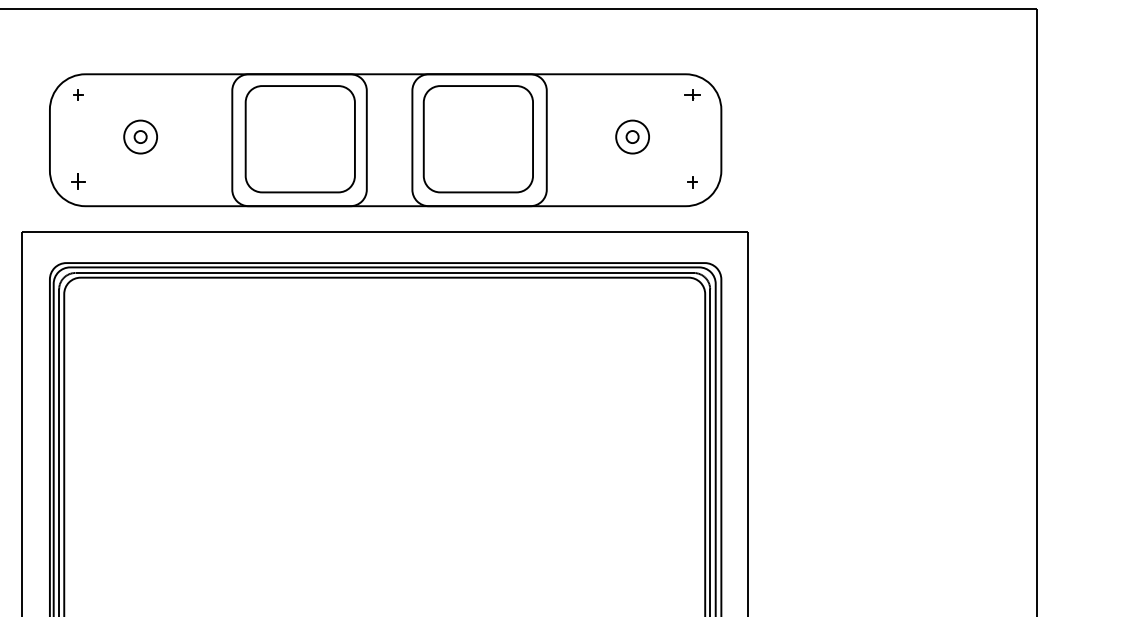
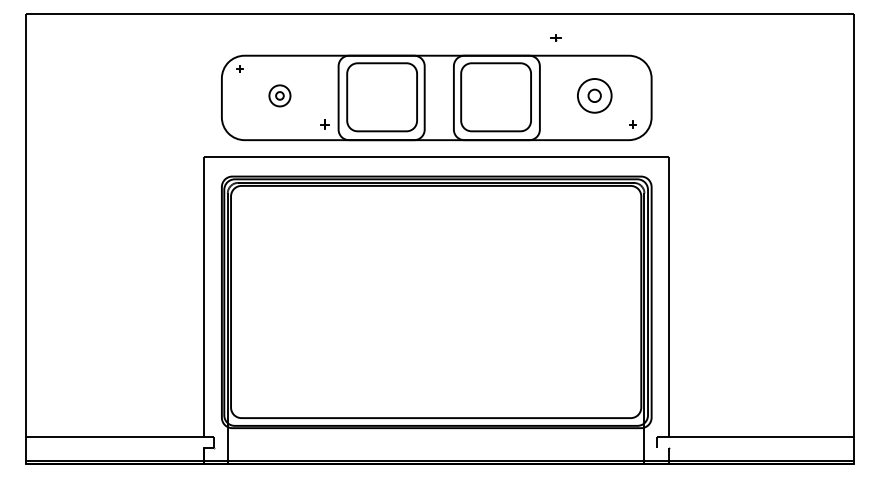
part: (691, 94) -> (555, 37), moved
part: (632, 136) -> (594, 95), size x1.6
part: (77, 181) -> (324, 124), moved

